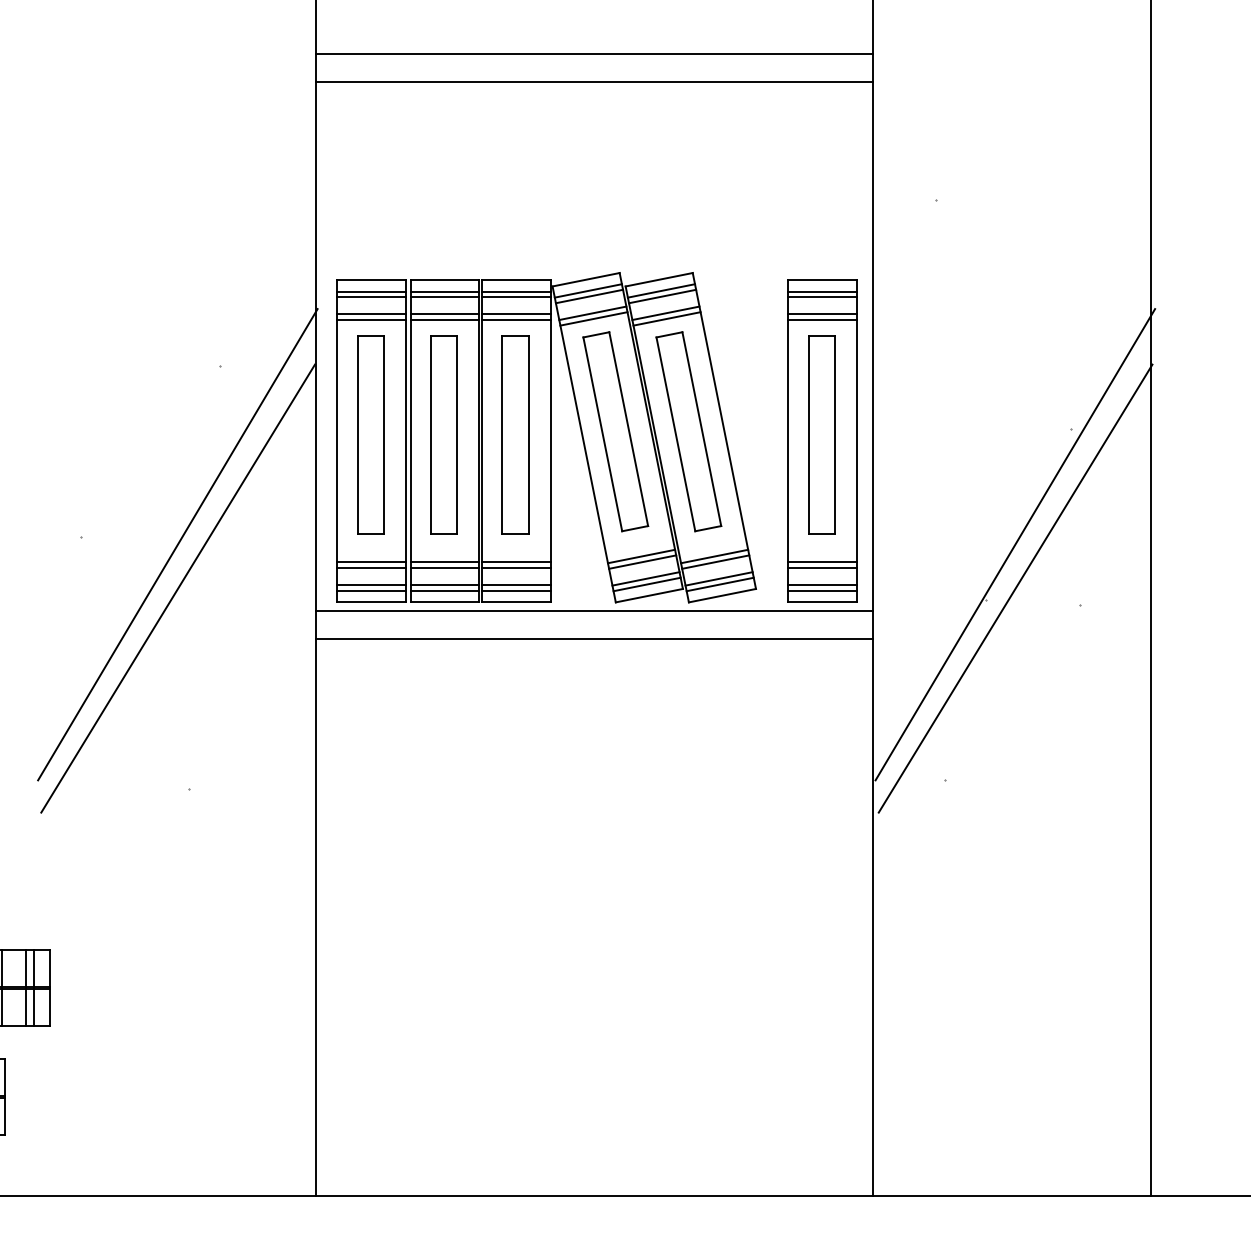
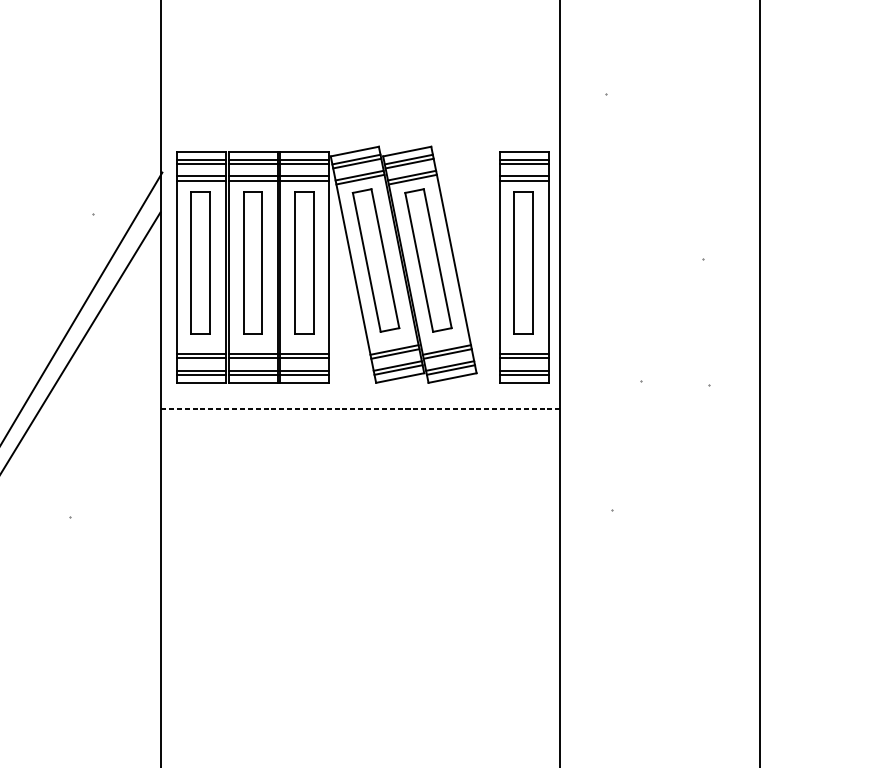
line: (593, 81) -> (360, 9), removed
line: (1015, 544) -> (662, 341), removed
line: (1015, 588) -> (662, 372), removed
line: (593, 610) -> (360, 388), removed
line: (594, 638) -> (360, 408), solid -> dashed

